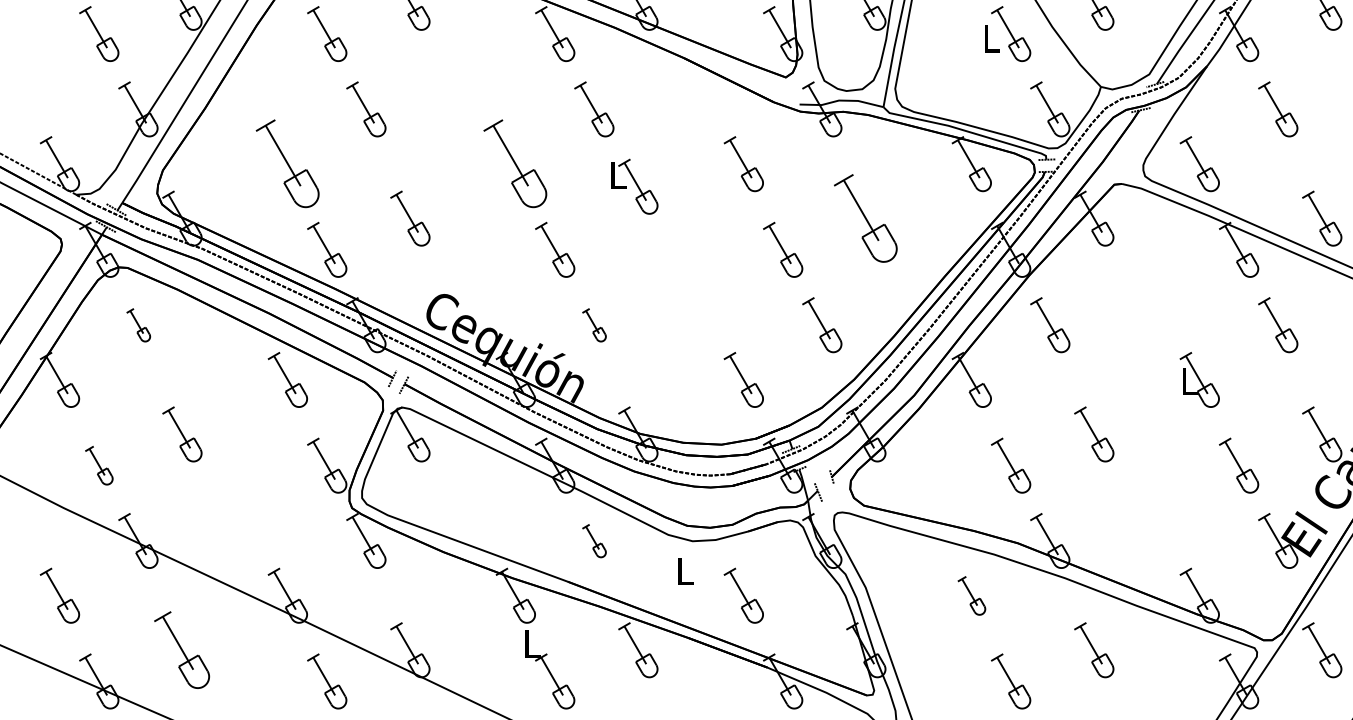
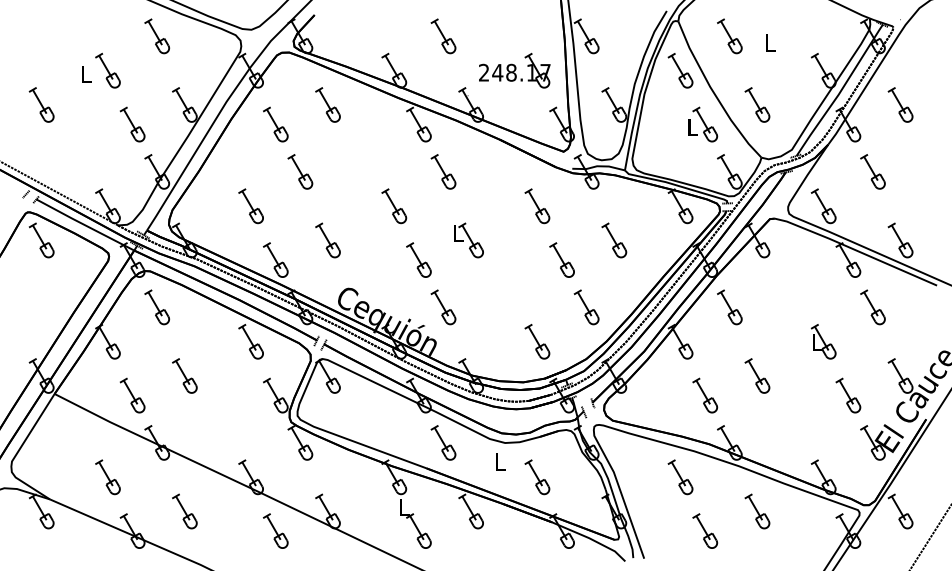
part: (287, 164) -> (250, 206), size x0.62
part: (516, 164) -> (394, 206), size x0.62
part: (634, 186) -> (468, 240), moved
part: (866, 218) -> (614, 240), size x0.62
part: (139, 325) -> (157, 307), size x1.67
part: (594, 325) -> (443, 307), size x1.67
part: (99, 465) -> (132, 395), size x1.43
part: (594, 540) -> (443, 442), size x1.67
part: (971, 596) -> (680, 477), size x1.43
part: (182, 650) -> (184, 511), size x0.71

